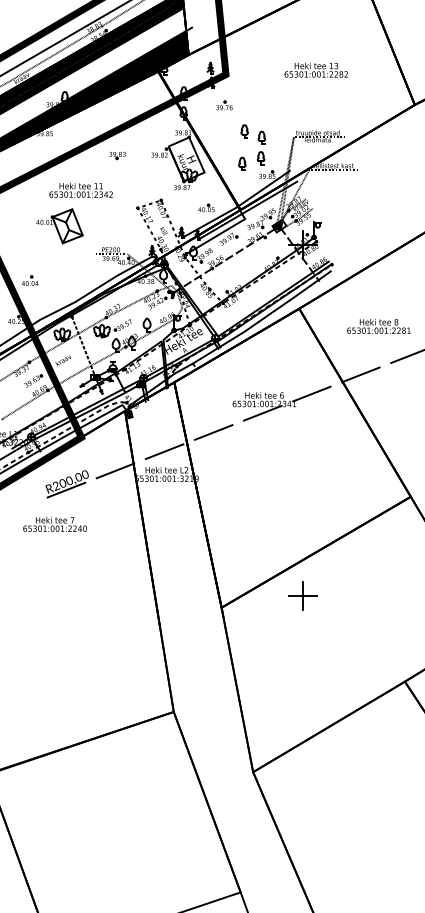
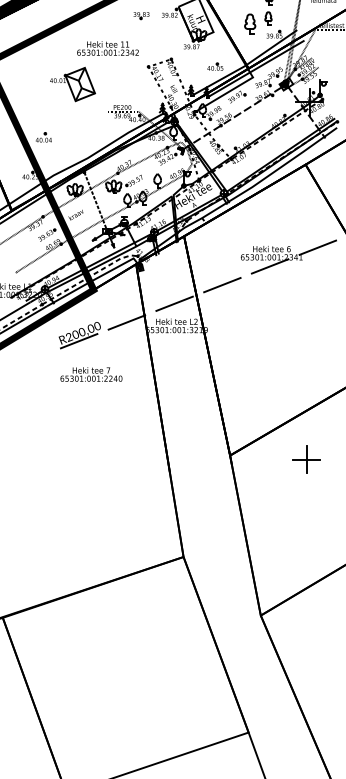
part: (117, 155) -> (141, 15), moved
part: (242, 163) -> (250, 23), size x1.6
text: (80, 189) -> (107, 47), moved
text: (54, 524) -> (90, 374), moved
part: (302, 595) -> (305, 459), moved

